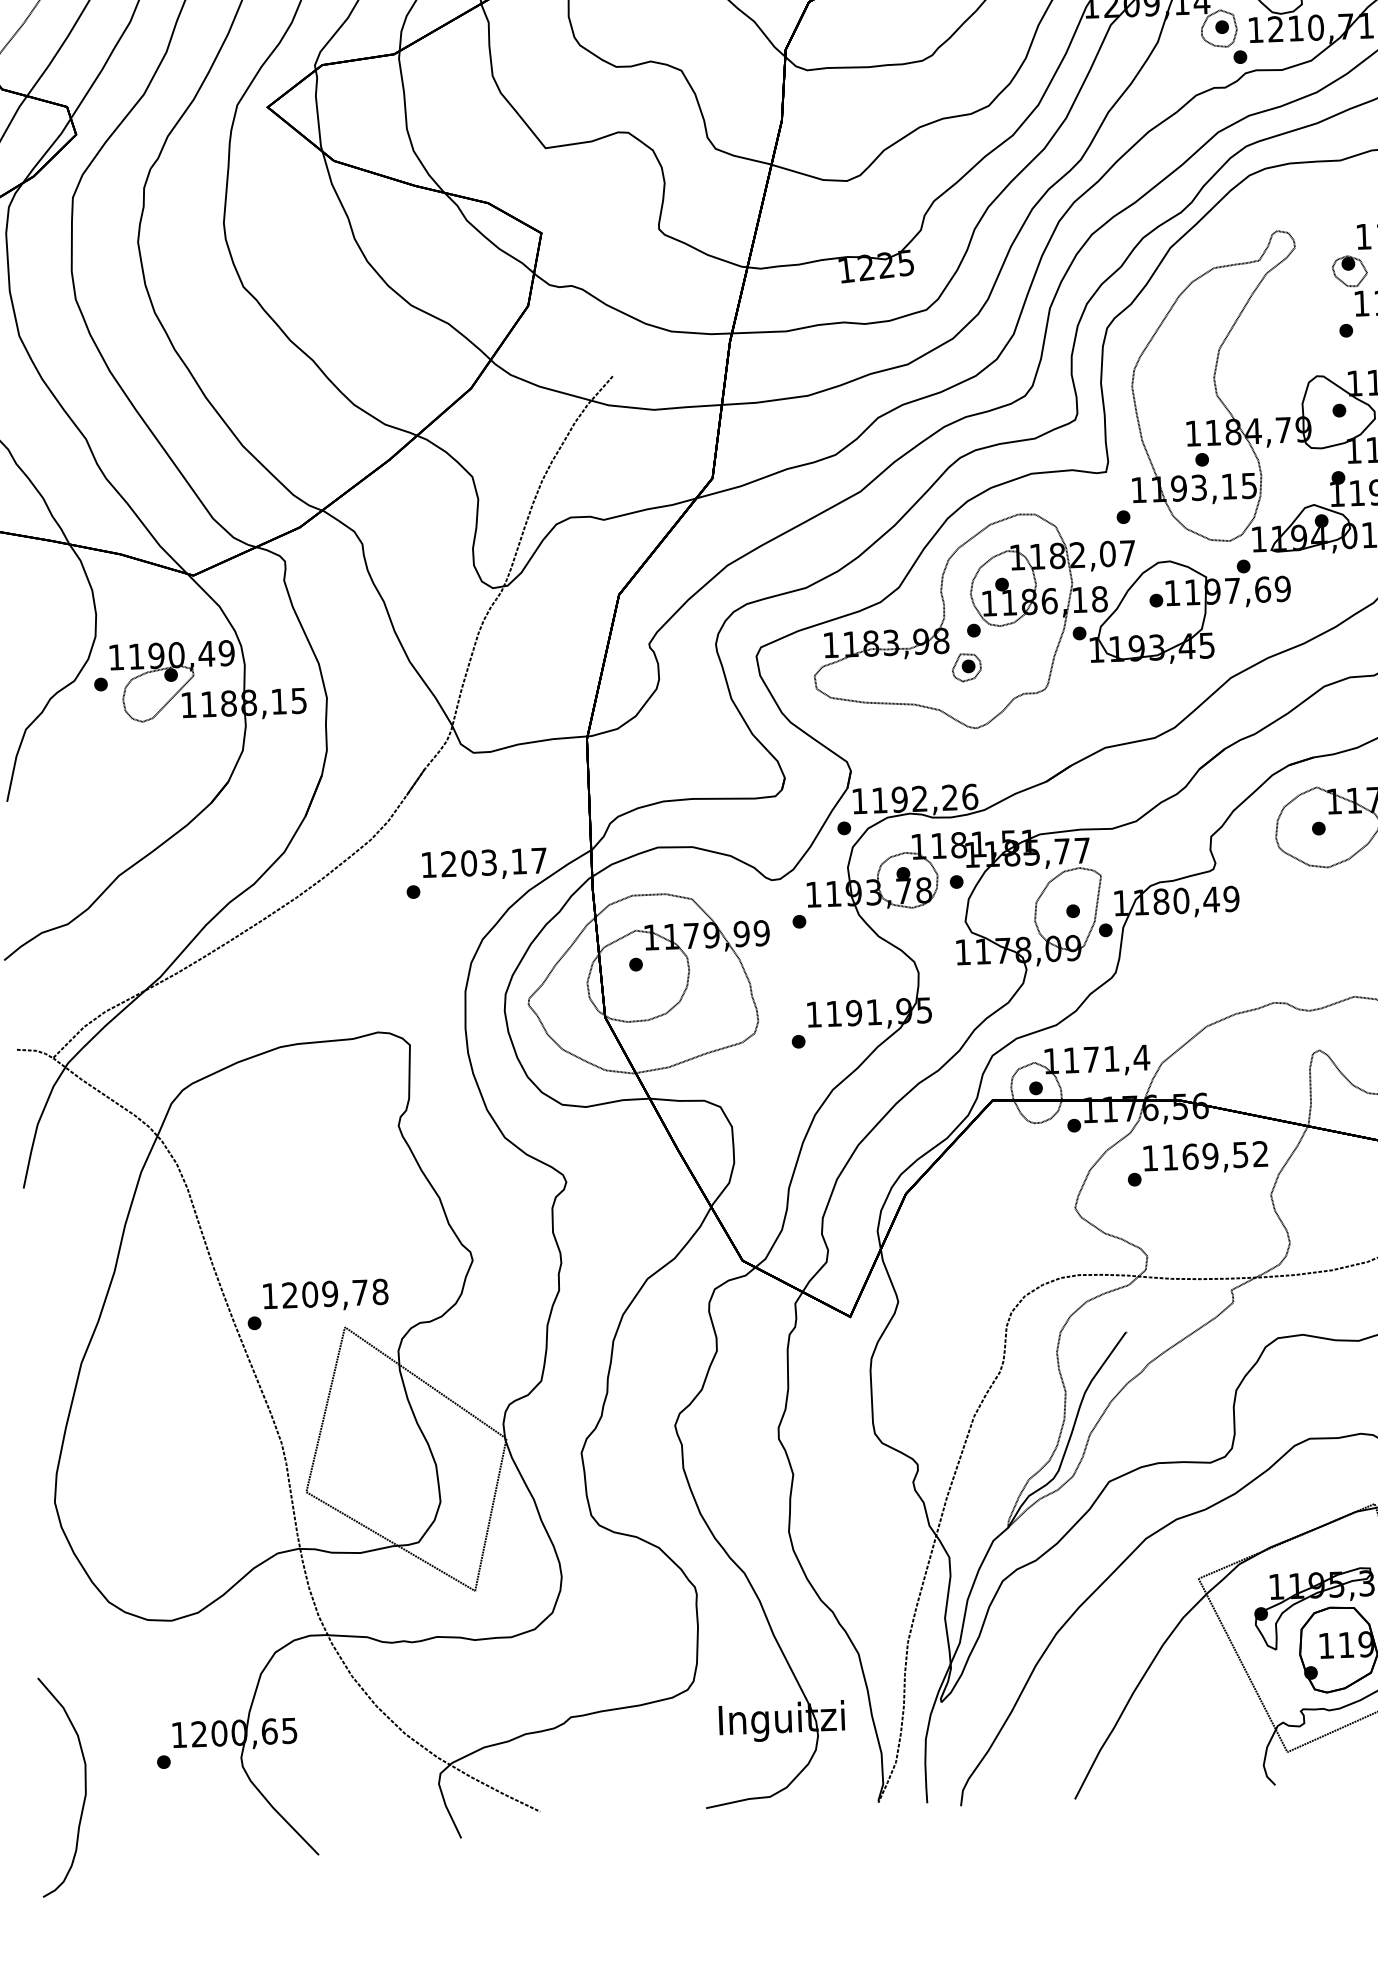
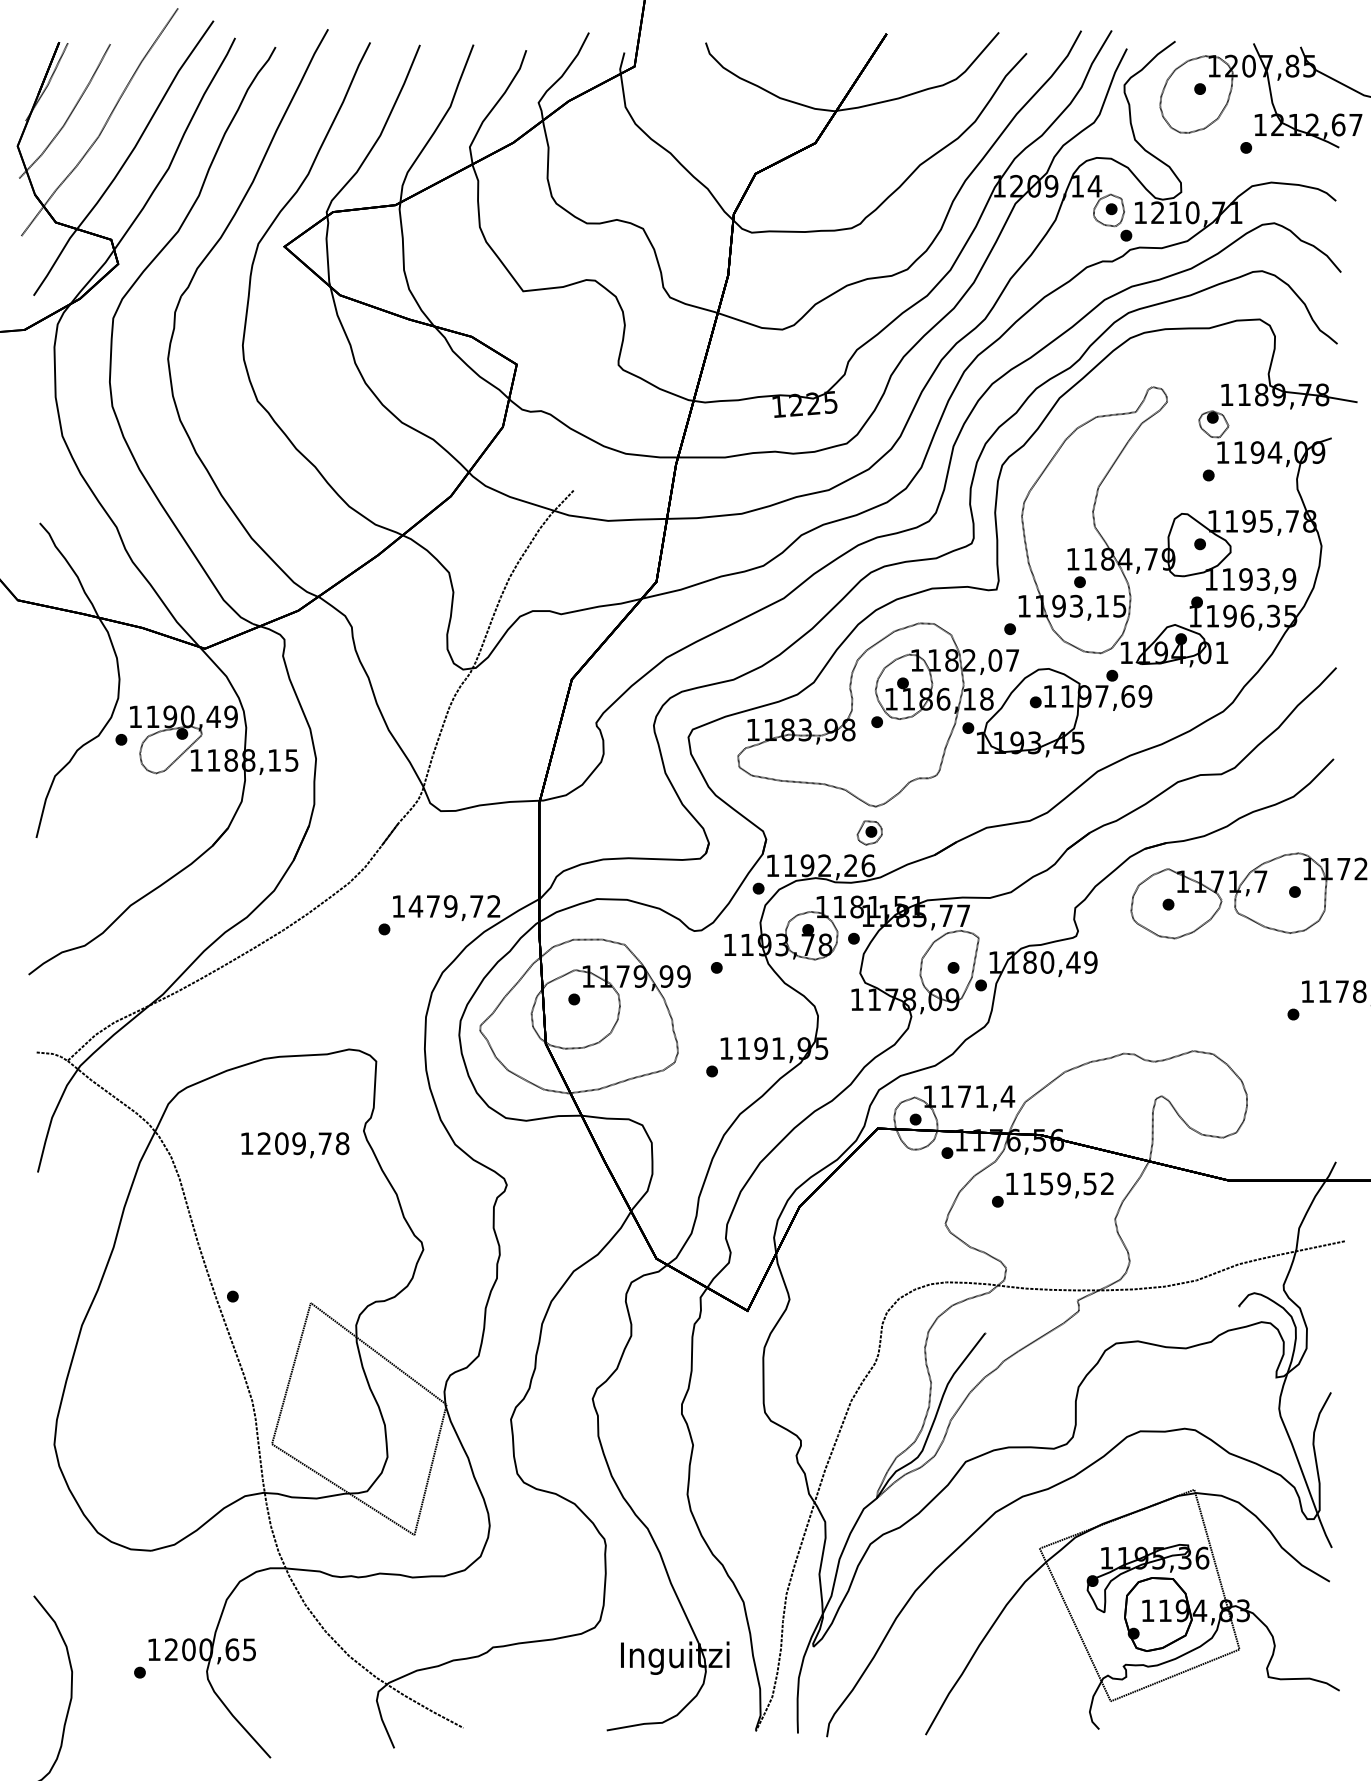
part: (966, 667) -> (869, 832), moved
text: (493, 862) -> (454, 906), 1203,17 -> 1479,72
text: (1190, 1156) -> (1046, 1183), 1169,52 -> 1159,52
text: (326, 1296) -> (295, 1145), moved

